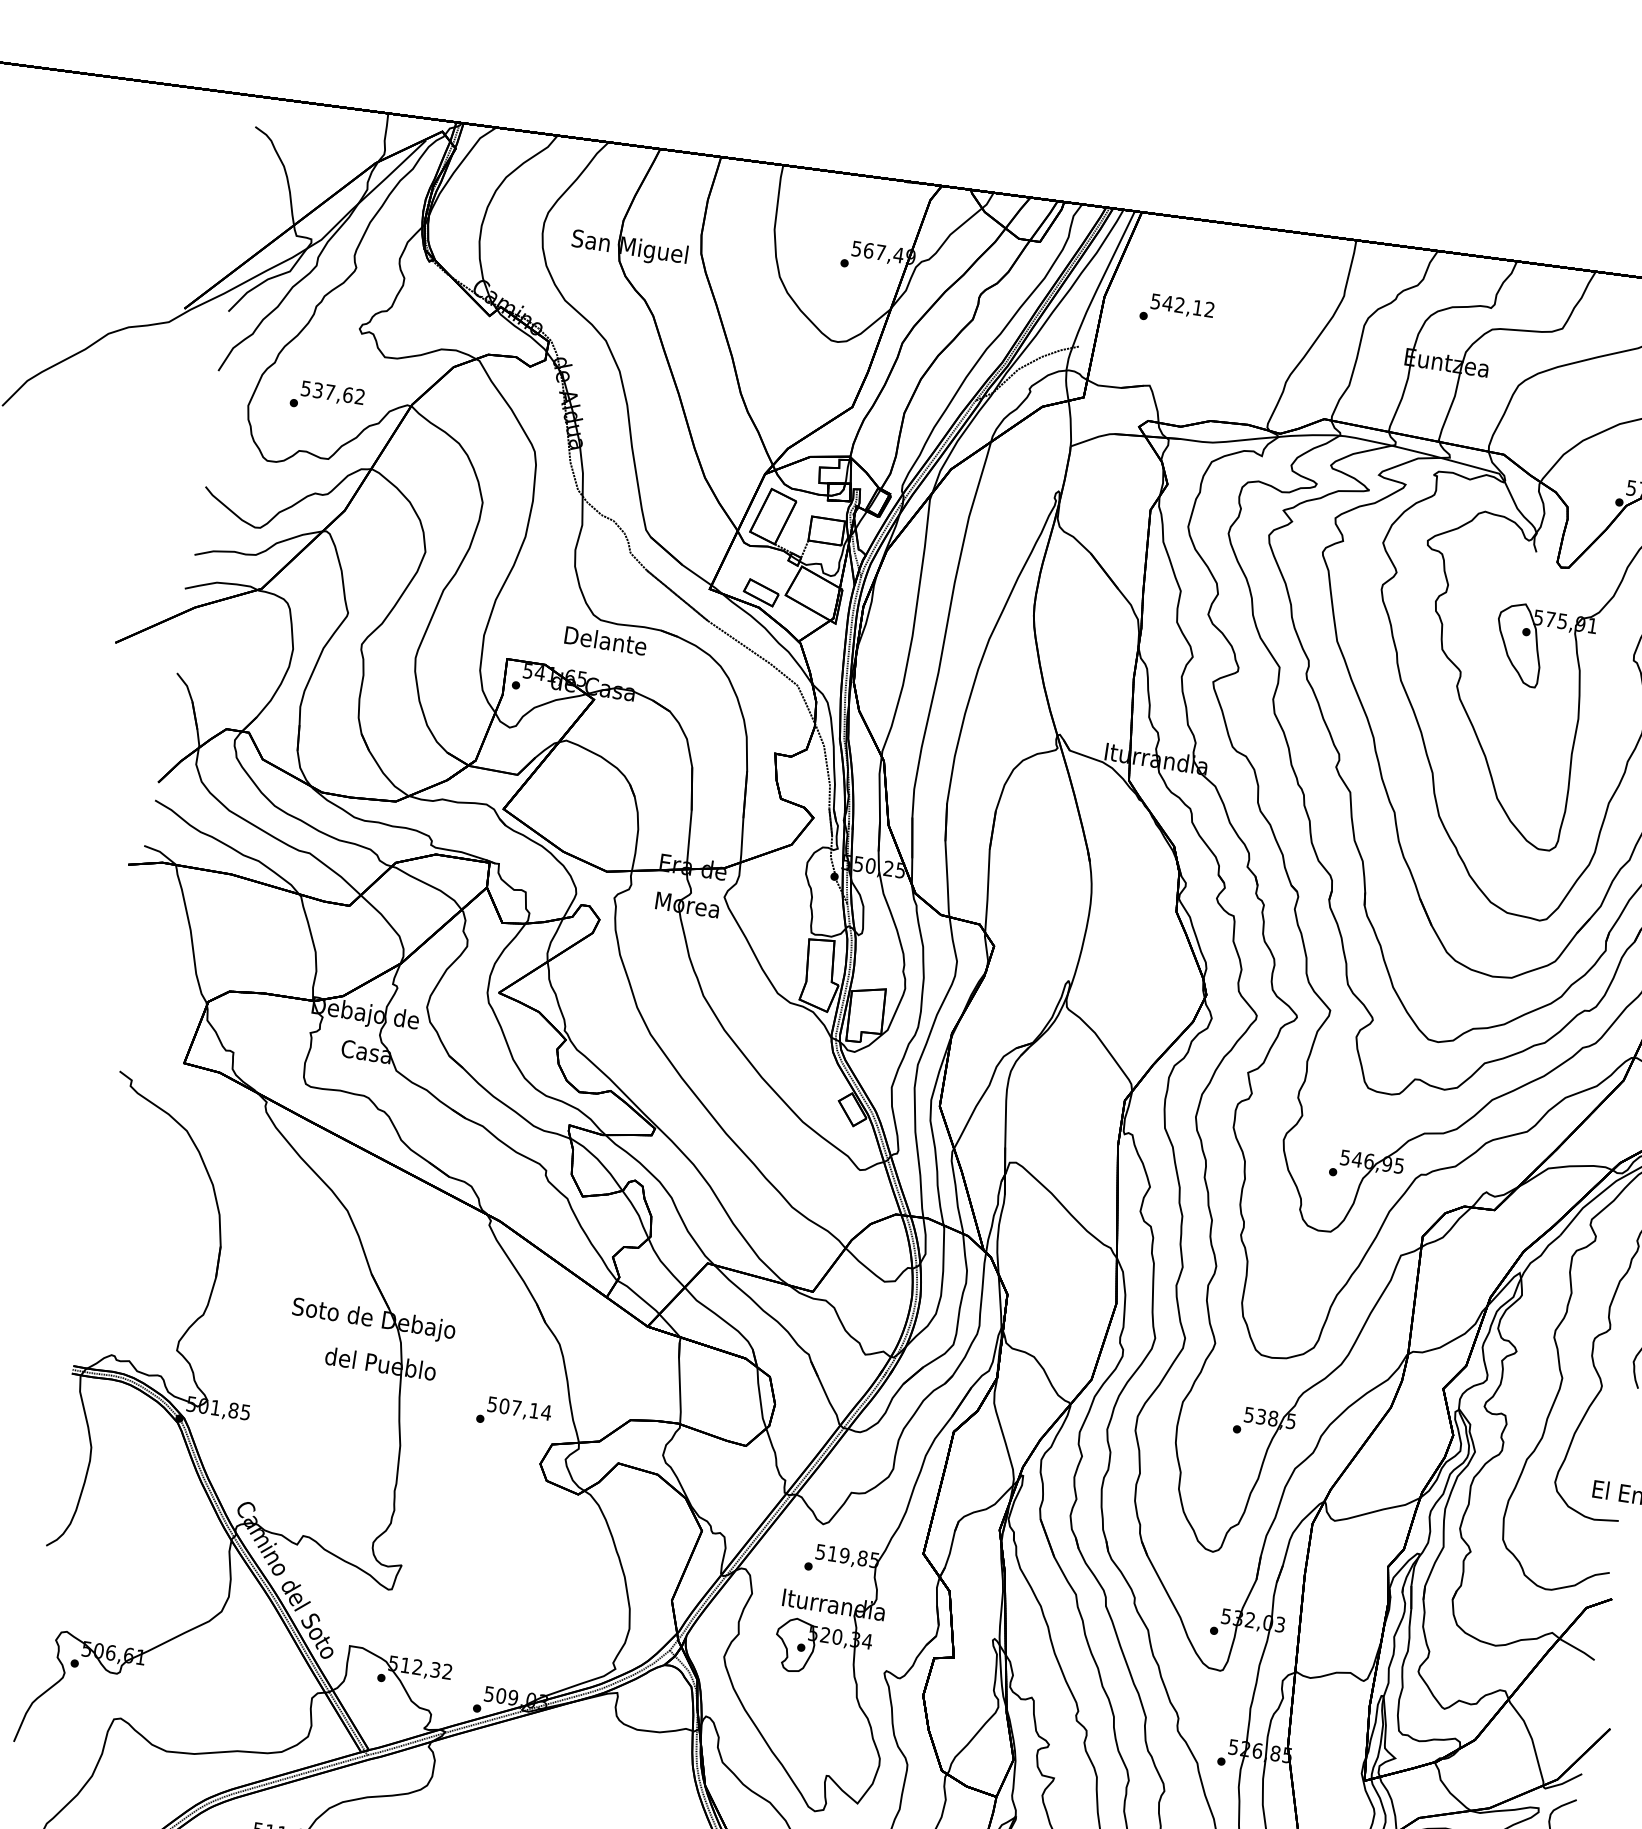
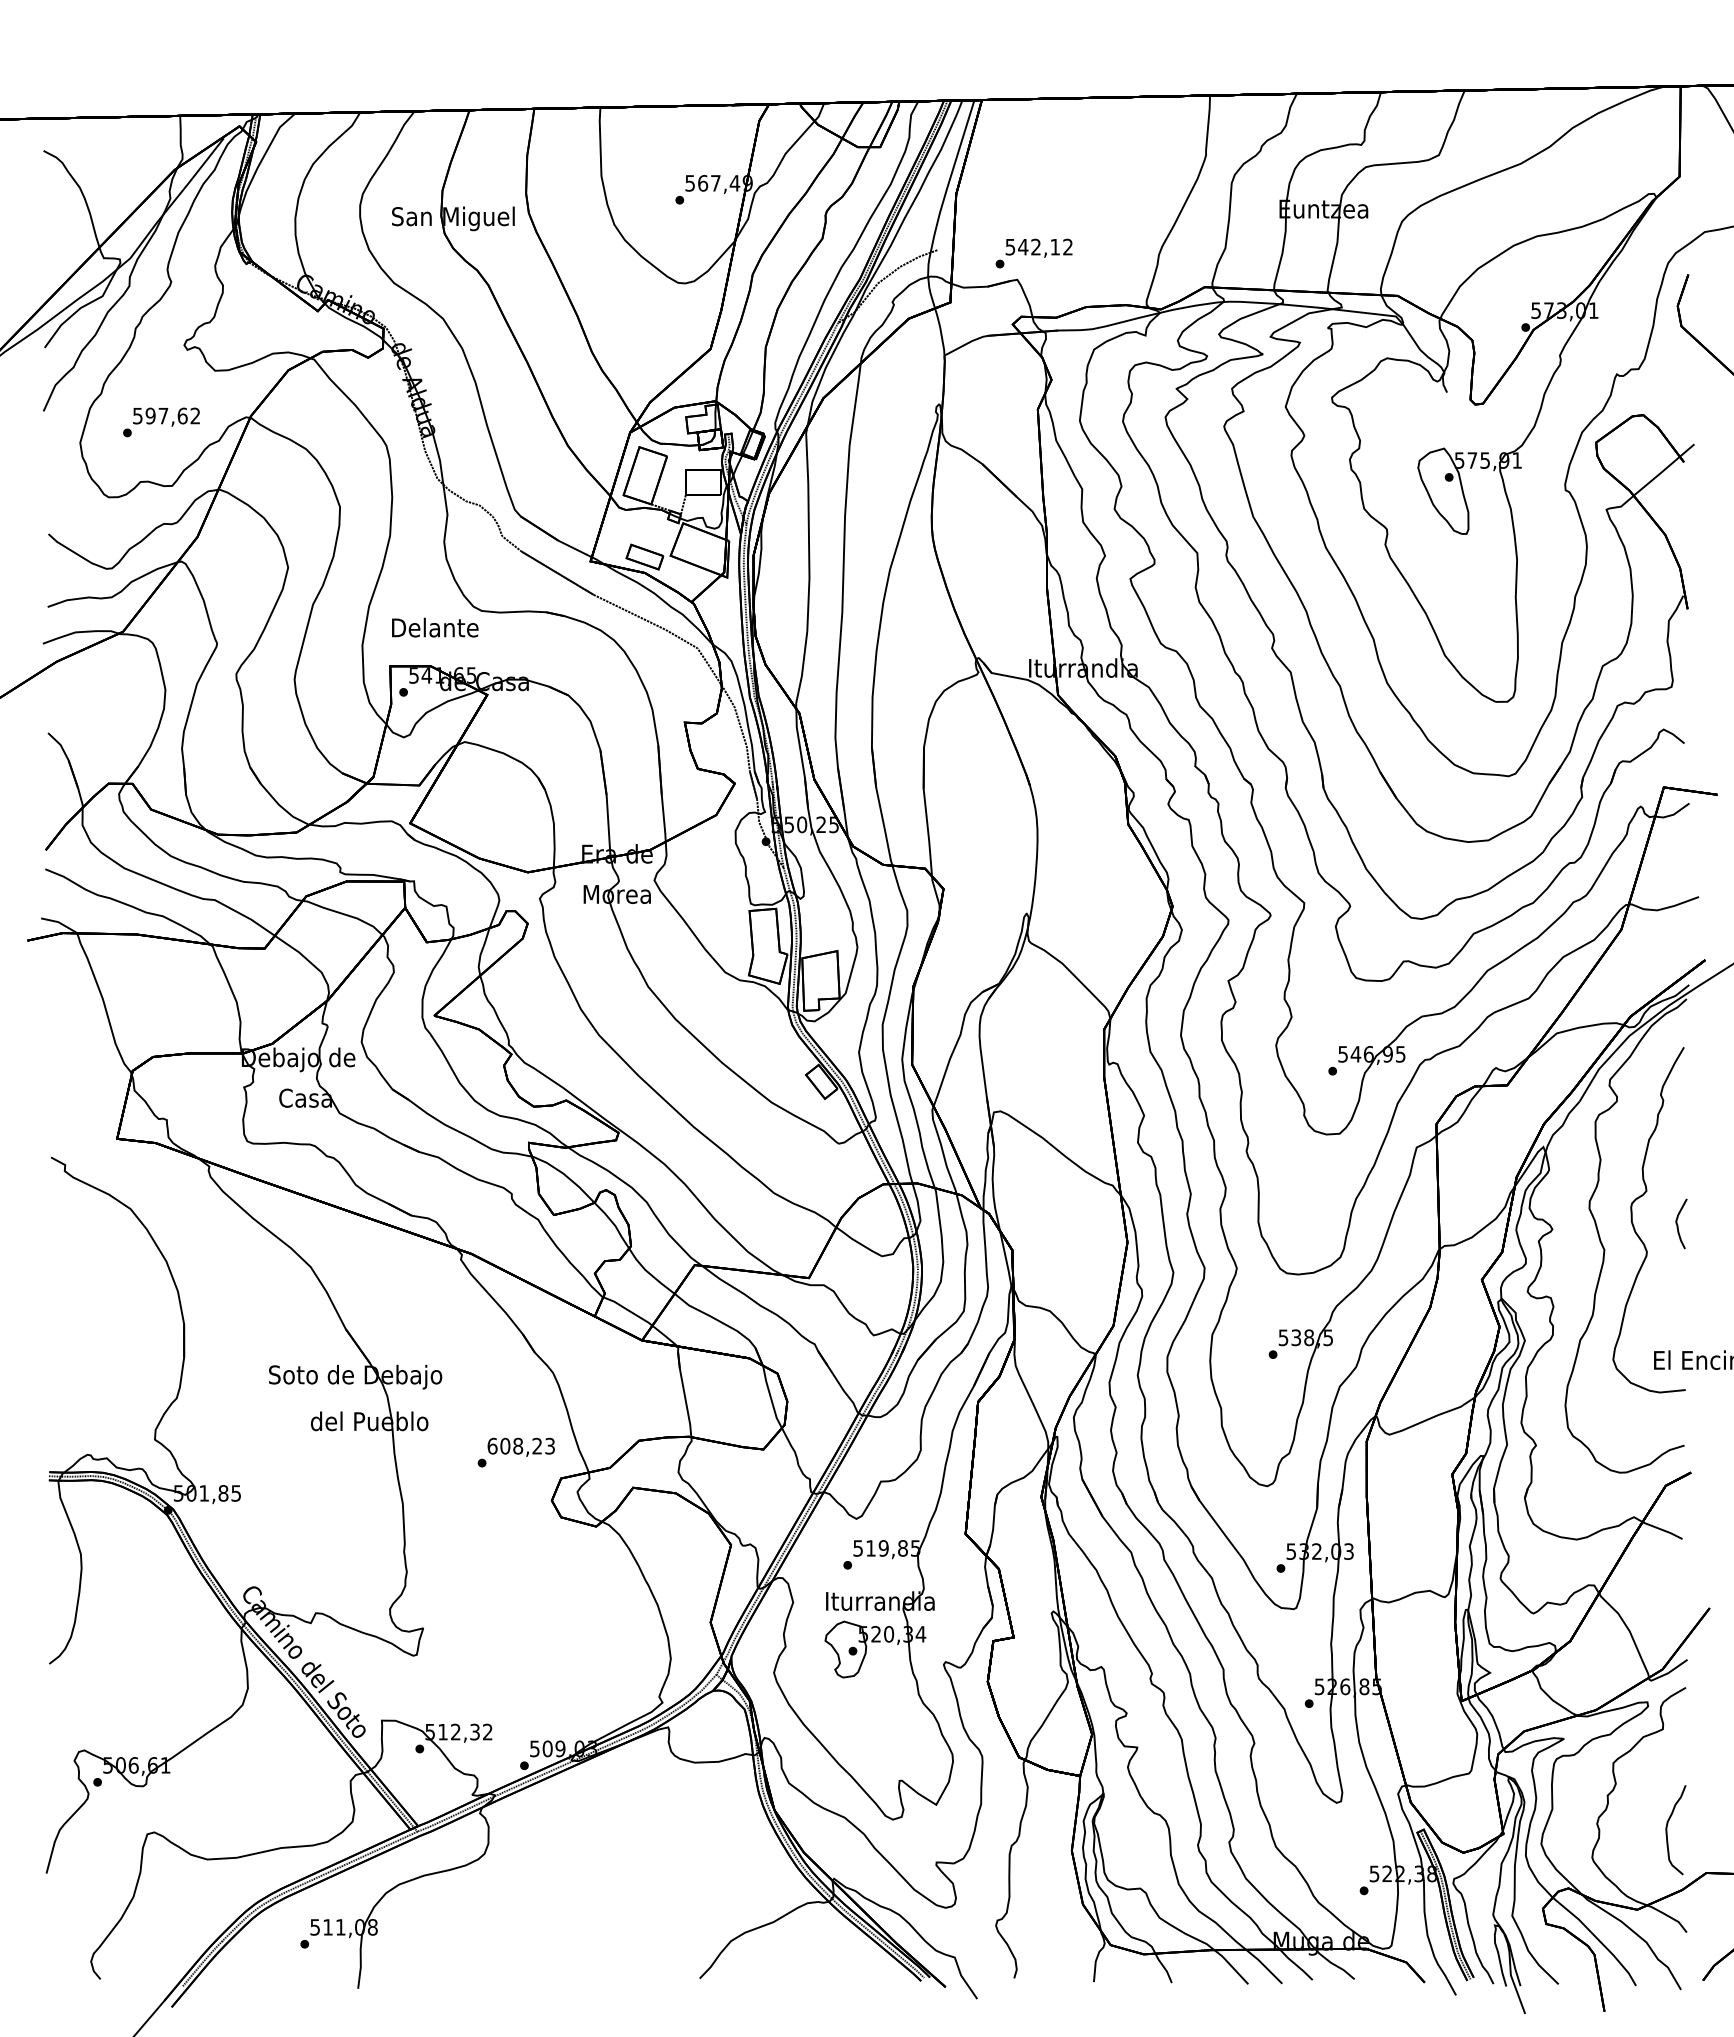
text: (1176, 310) -> (1033, 253), moved
text: (318, 390) -> (150, 415), 537,62 -> 597,62
text: (606, 640) -> (435, 627), moved
text: (519, 1407) -> (521, 1445), 507,14 -> 608,23

